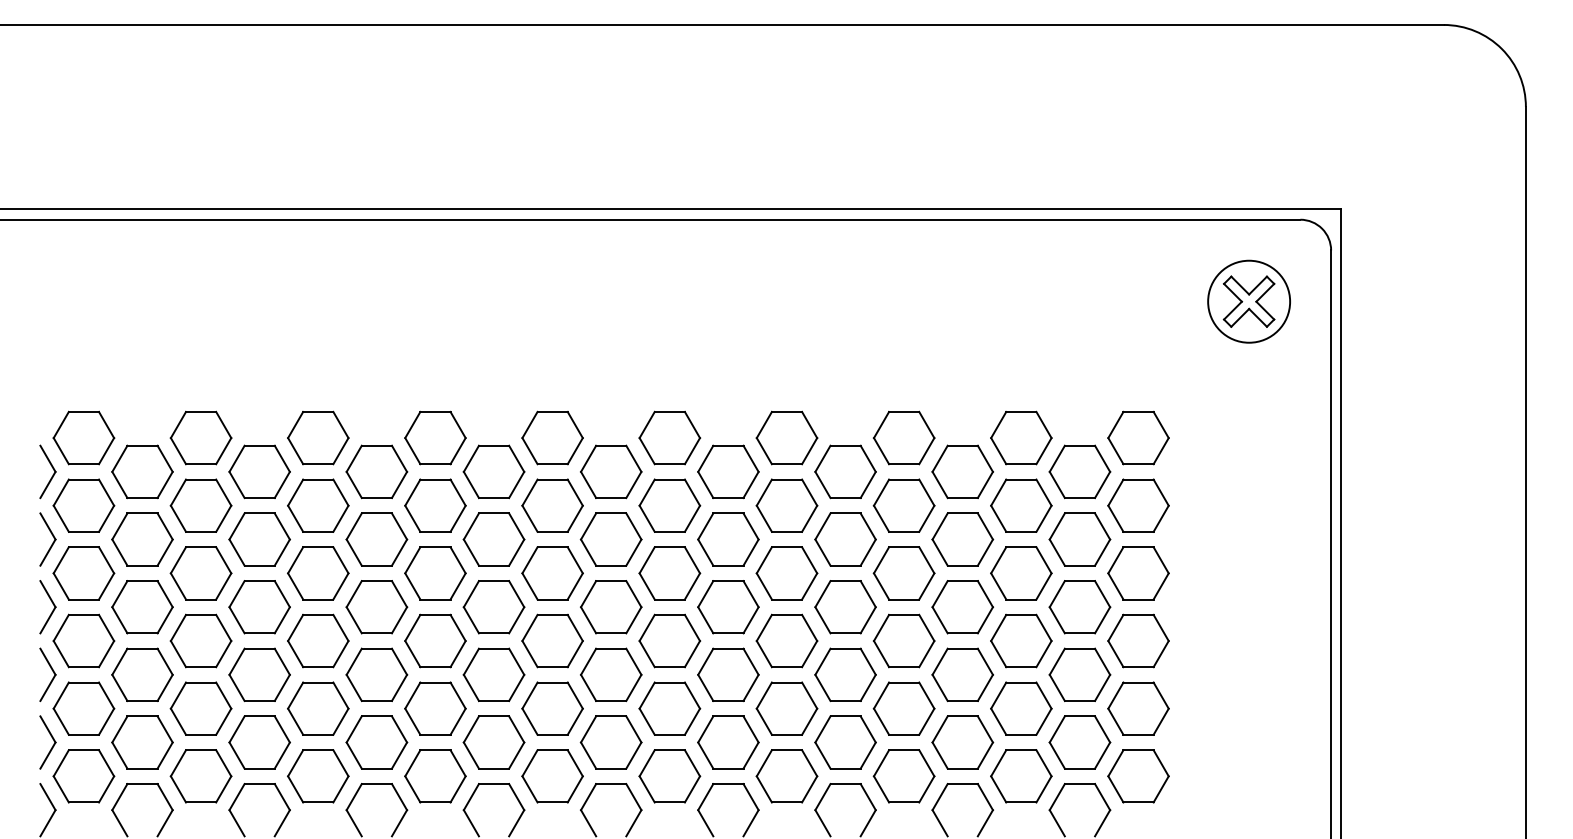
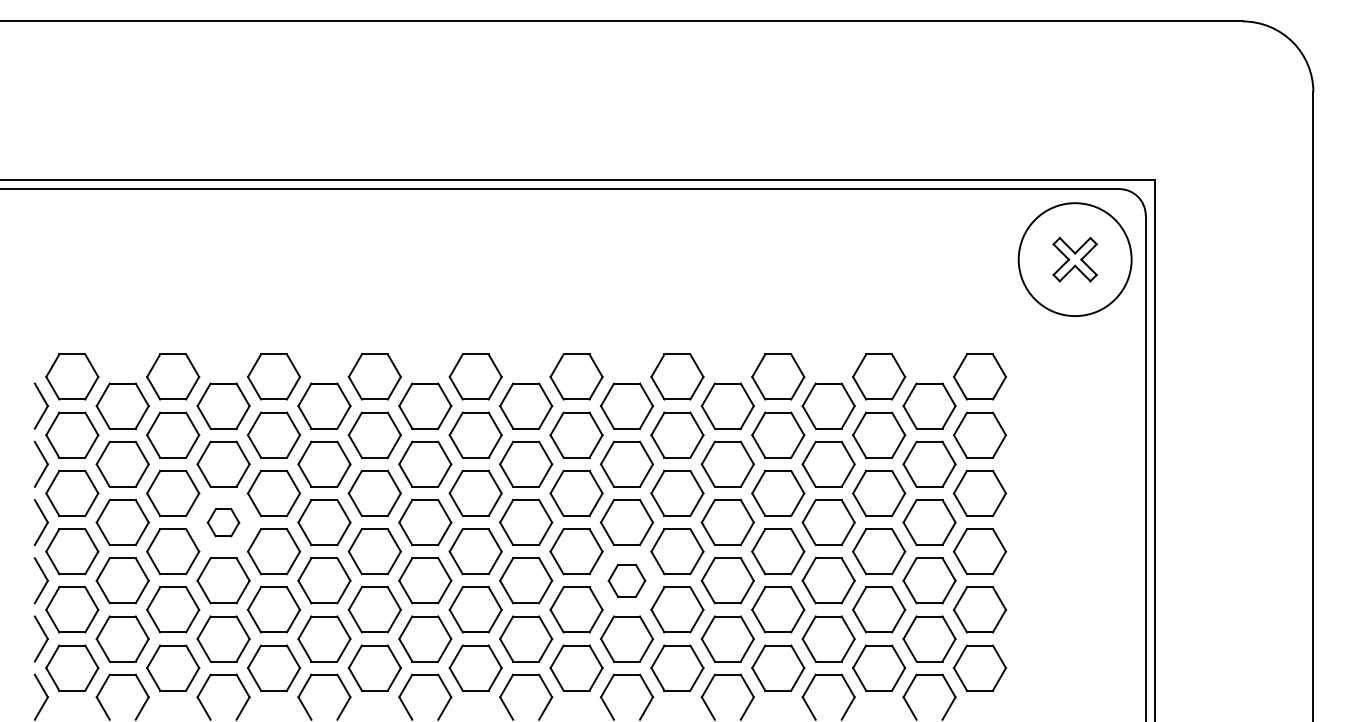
circle: (1248, 301) -> (1074, 259), size x1.6
part: (259, 607) -> (223, 522), size x0.6
part: (727, 674) -> (626, 580), size x0.7

